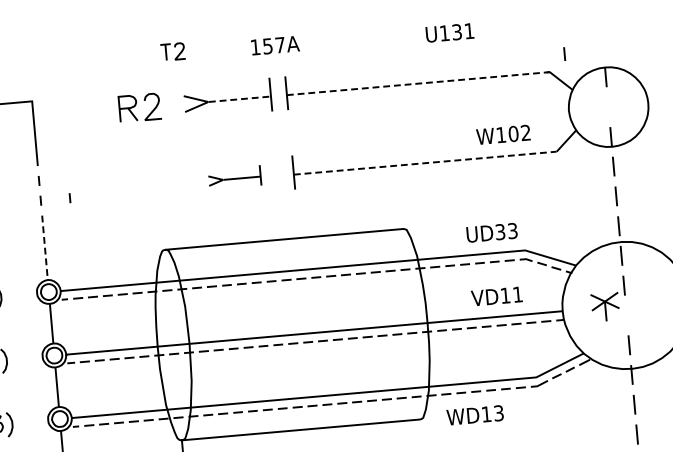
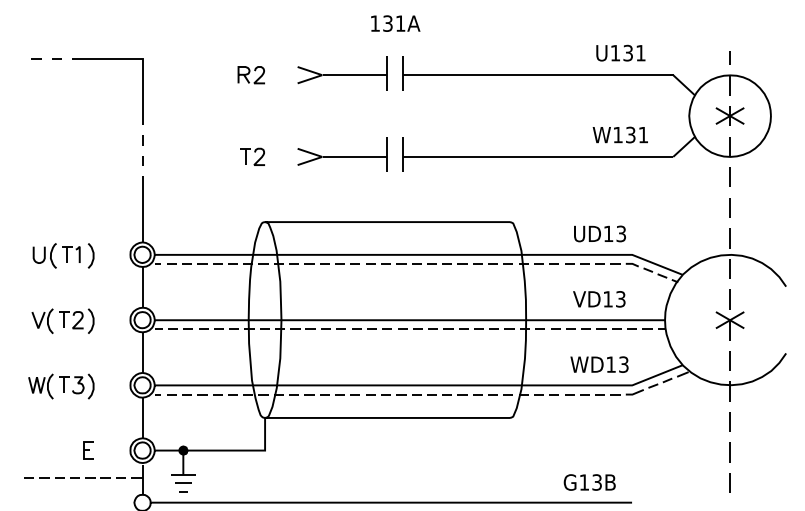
text: (449, 32) -> (620, 52), moved
text: (274, 45) -> (394, 23), 157A -> 131A
part: (172, 51) -> (252, 156), moved
line: (564, 53) -> (729, 57), moved
line: (418, 83) -> (538, 75), dashed -> solid
line: (239, 99) -> (354, 75), dashed -> solid
part: (607, 106) -> (729, 115), added
part: (138, 108) -> (250, 75), size x0.62
text: (519, 132) -> (636, 134), W102 -> W131
line: (425, 162) -> (538, 156), dashed -> solid
part: (234, 177) -> (342, 154), size x1.67
line: (69, 197) -> (172, 160), removed
text: (500, 231) -> (608, 233), UD33 -> UD13
line: (44, 247) -> (142, 209), dashed -> solid
text: (517, 294) -> (620, 299), VD11 -> VD13
part: (604, 306) -> (729, 325), moved
text: (475, 415) -> (599, 364), moved

